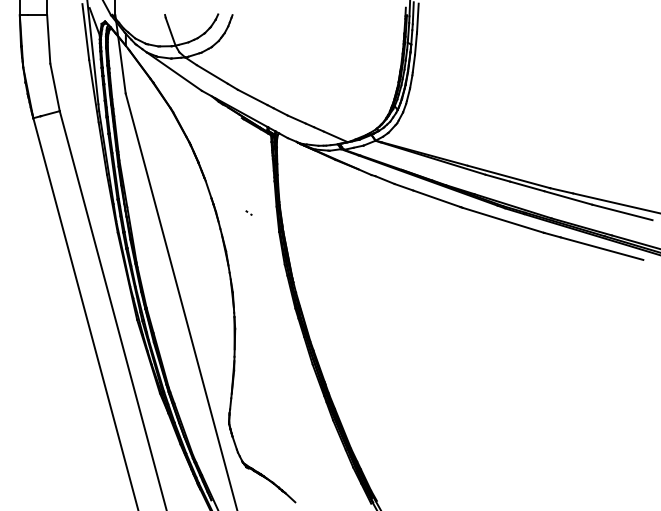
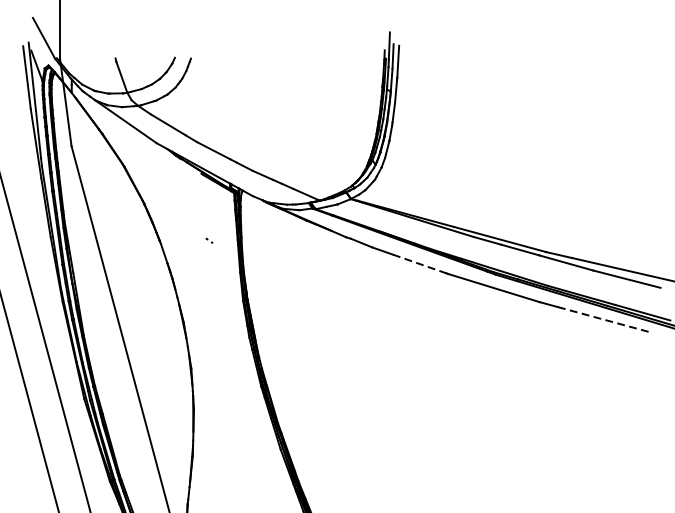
line: (437, 198) -> (420, 263), solid -> dashed
part: (248, 212) -> (208, 240), moved
line: (602, 248) -> (604, 319), solid -> dashed

